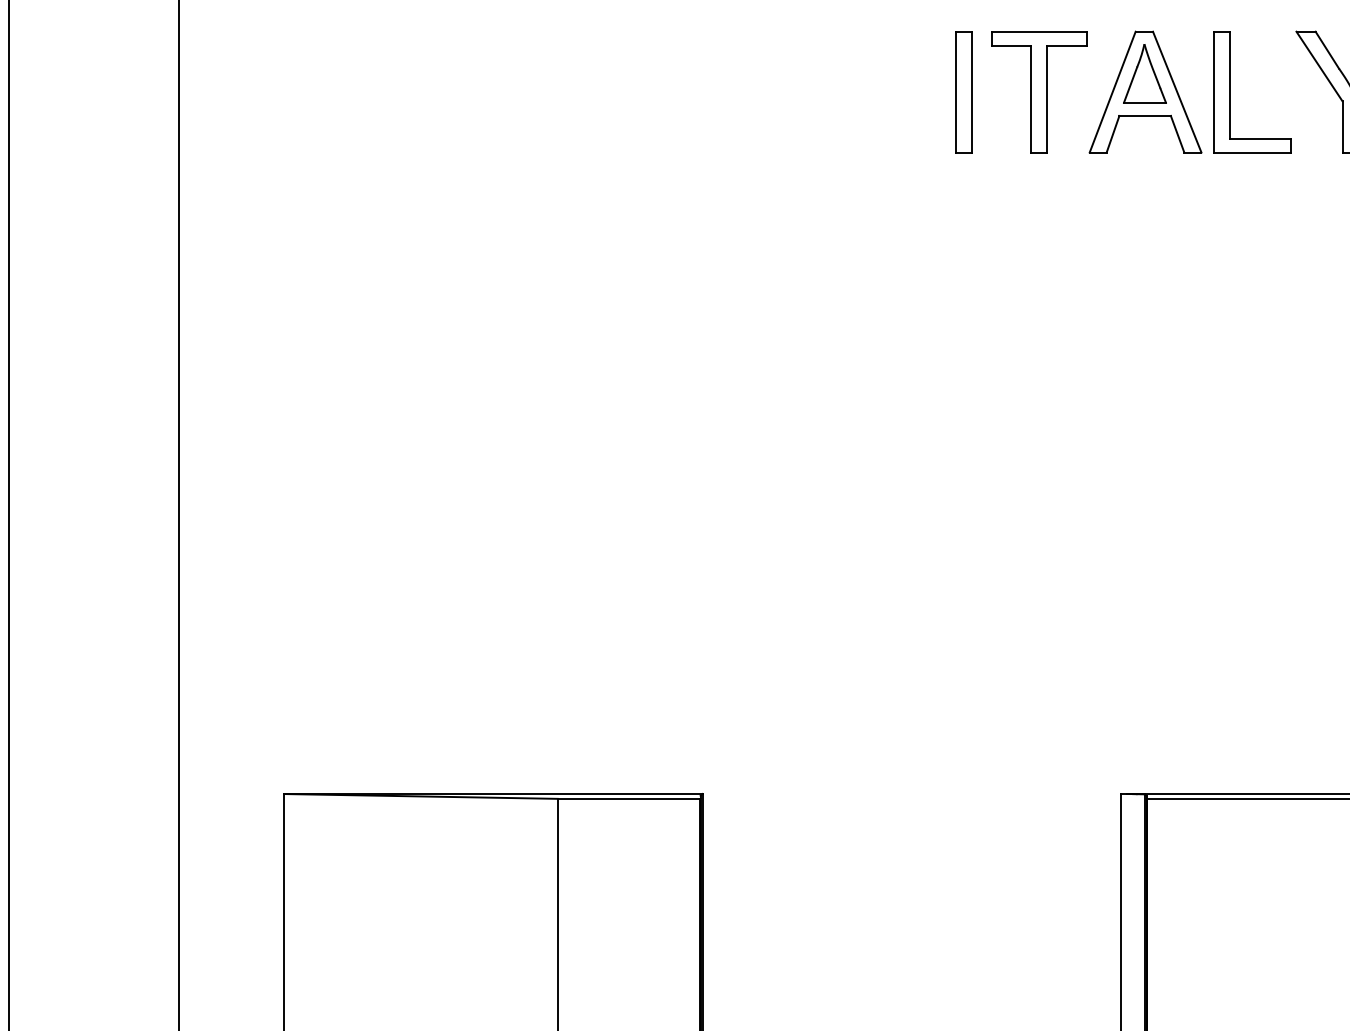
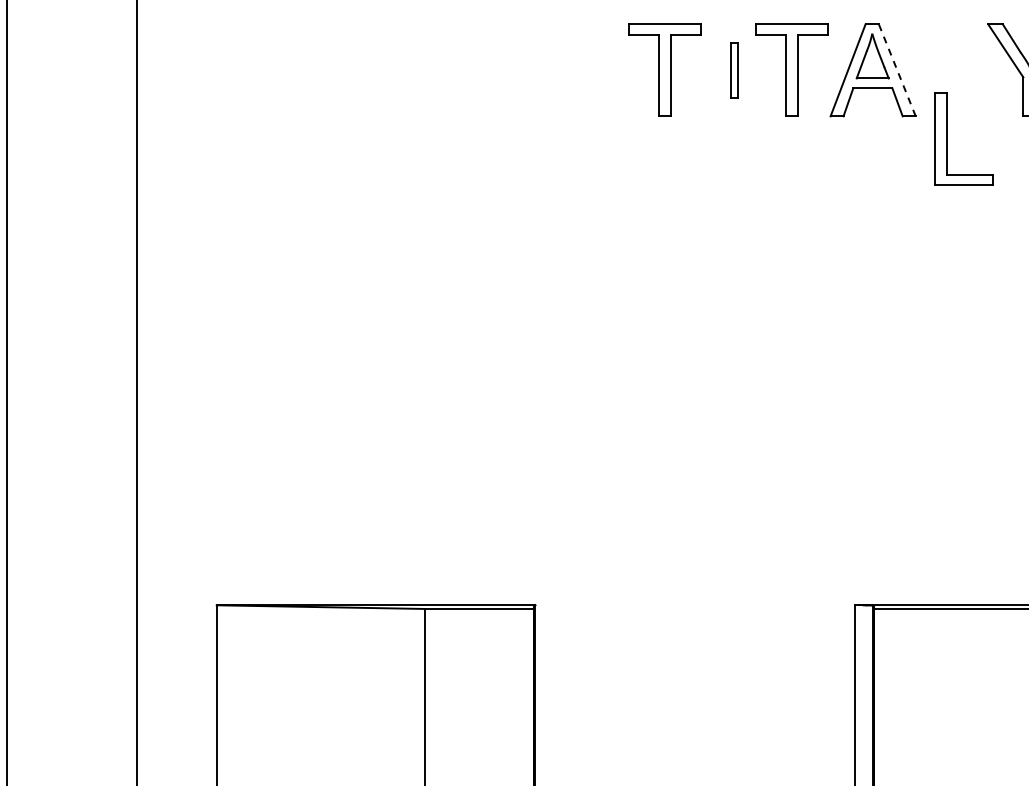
part: (871, 91) -> (664, 69), added
part: (963, 91) -> (734, 69), size x0.6
part: (1231, 91) -> (947, 138), moved
line: (1177, 92) -> (897, 70), solid -> dashed

